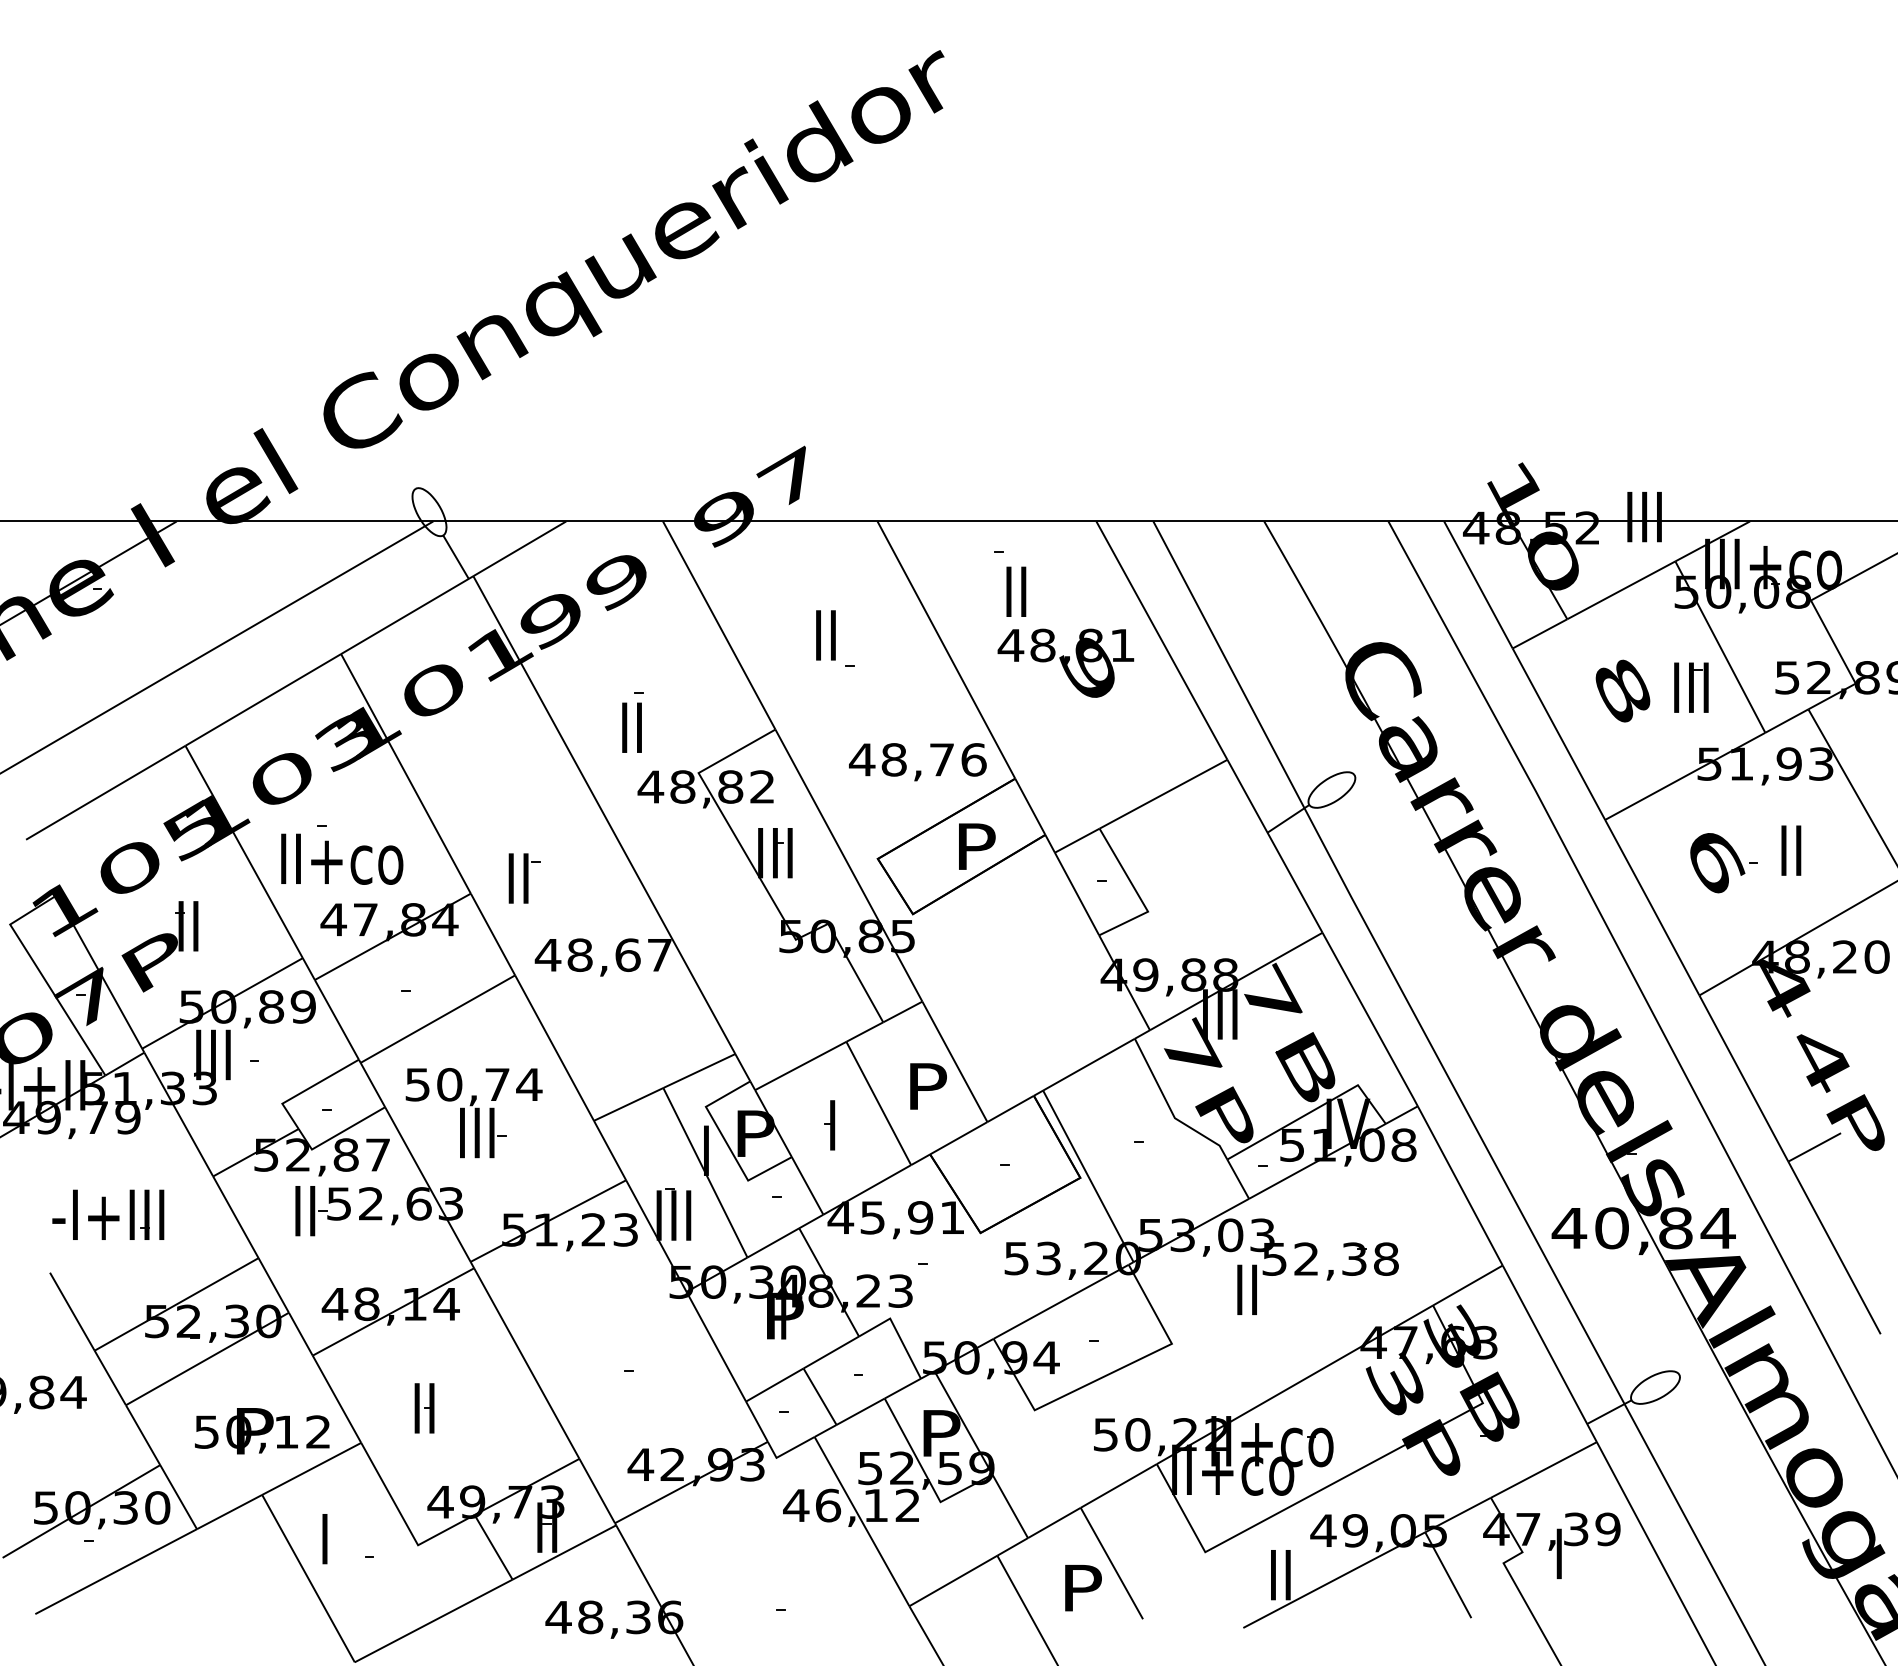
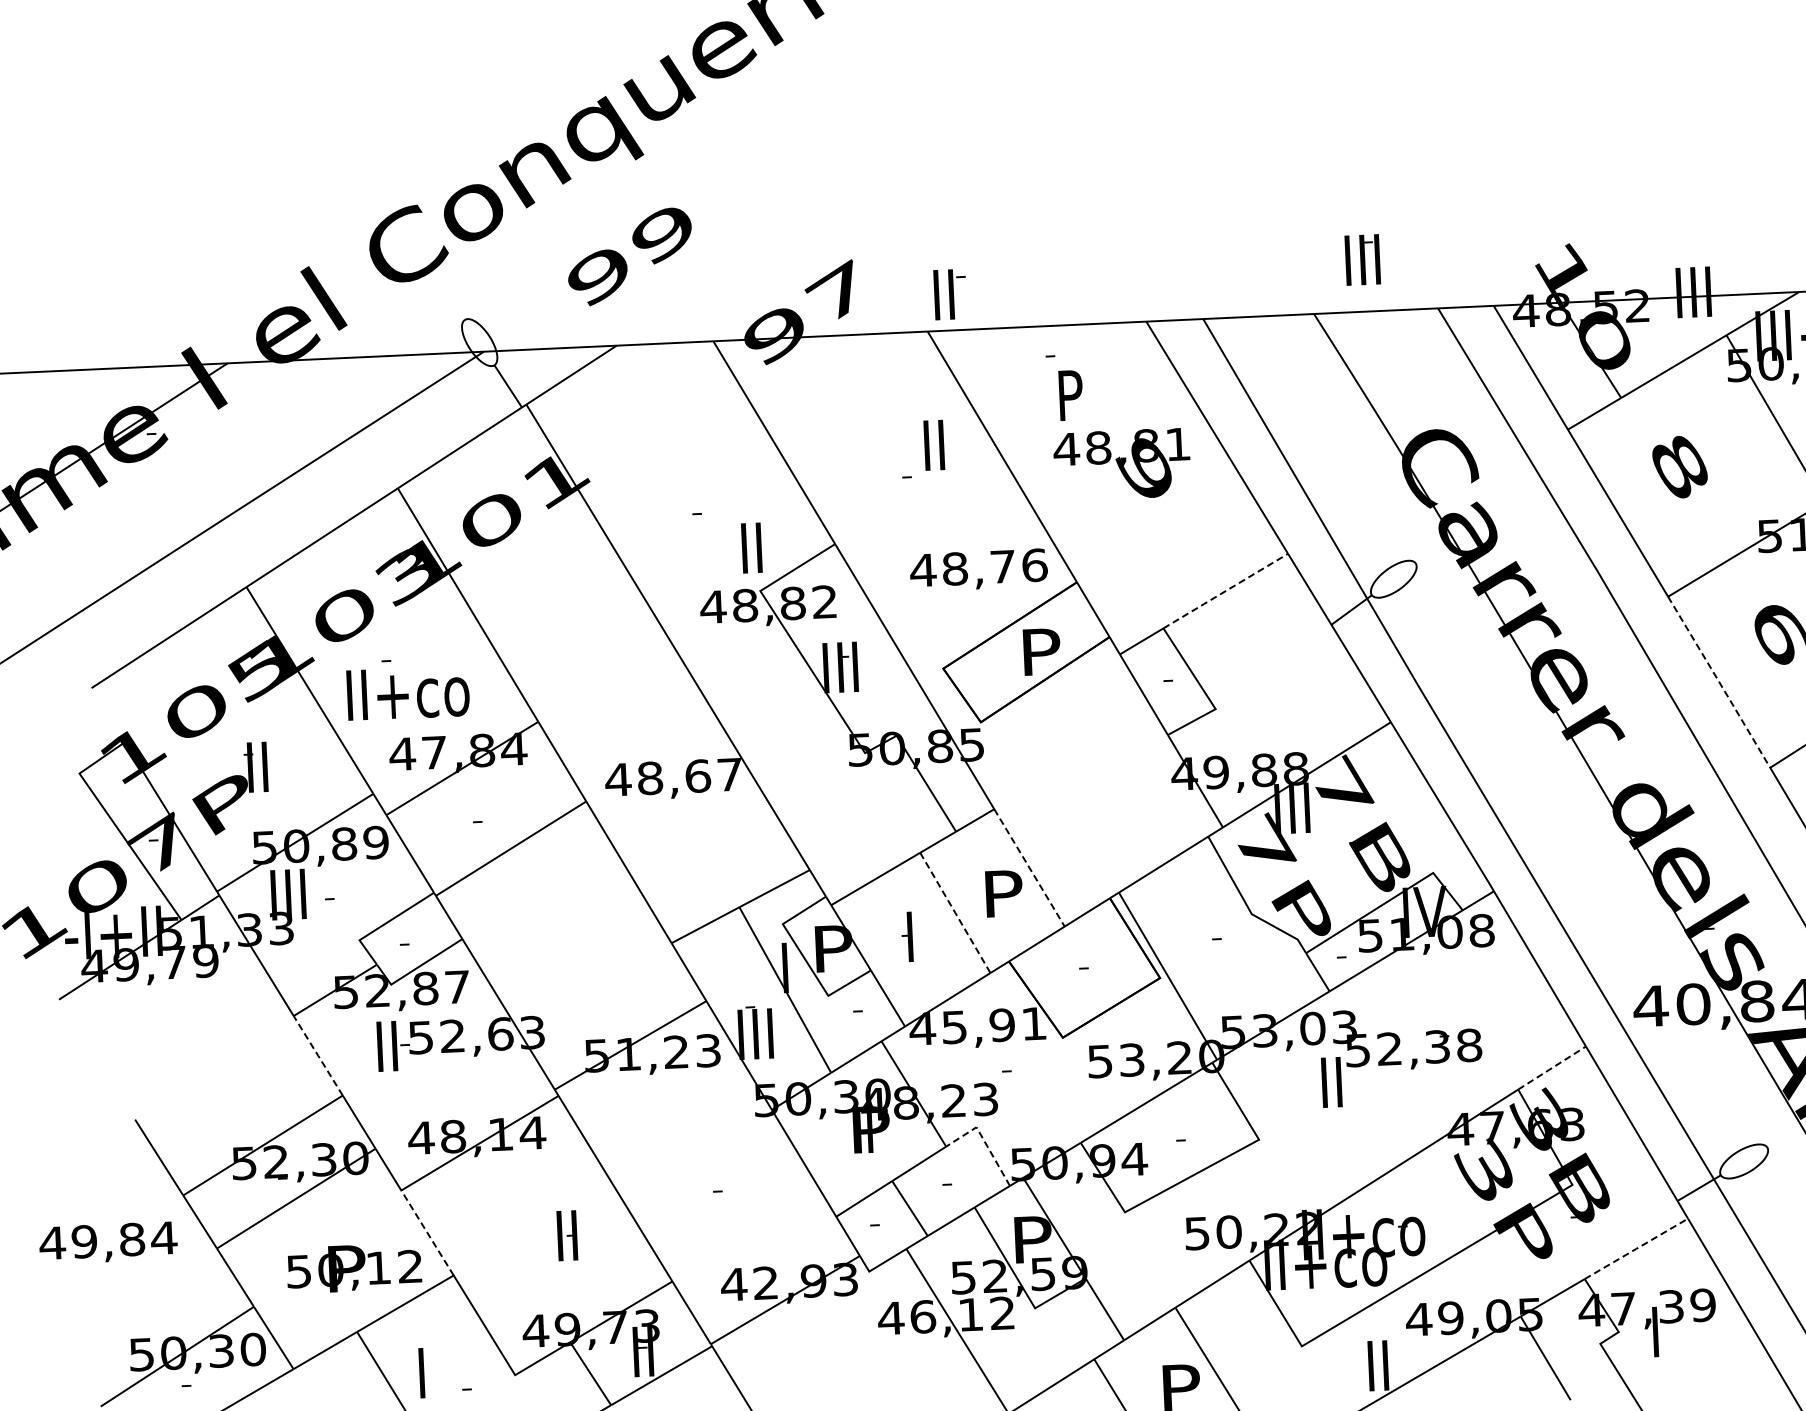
text: (1017, 591) -> (1070, 395), II -> P
text: (583, 602) -> (629, 257), moved
text: (825, 635) -> (933, 445), moved
part: (1691, 687) -> (1362, 259), moved
text: (631, 727) -> (751, 547), moved
line: (1163, 794) -> (1225, 591), solid -> dashed
part: (524, 878) -> (950, 294), moved
line: (1652, 907) -> (1719, 682), solid -> dashed
line: (954, 1061) -> (1029, 867), solid -> dashed
line: (878, 1103) -> (955, 912), solid -> dashed
part: (473, 1113) -> (550, 941), removed
part: (108, 1214) -> (190, 1058), removed
line: (235, 1217) -> (317, 1056), solid -> dashed
line: (1467, 1285) -> (1551, 1068), solid -> dashed
line: (896, 1331) -> (983, 1139), solid -> dashed
line: (336, 1399) -> (427, 1233), solid -> dashed
part: (424, 1408) -> (567, 1235), moved
line: (1543, 1469) -> (1635, 1248), solid -> dashed

